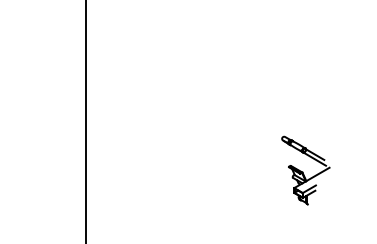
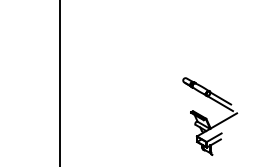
part: (306, 170) -> (210, 116), size x1.67

